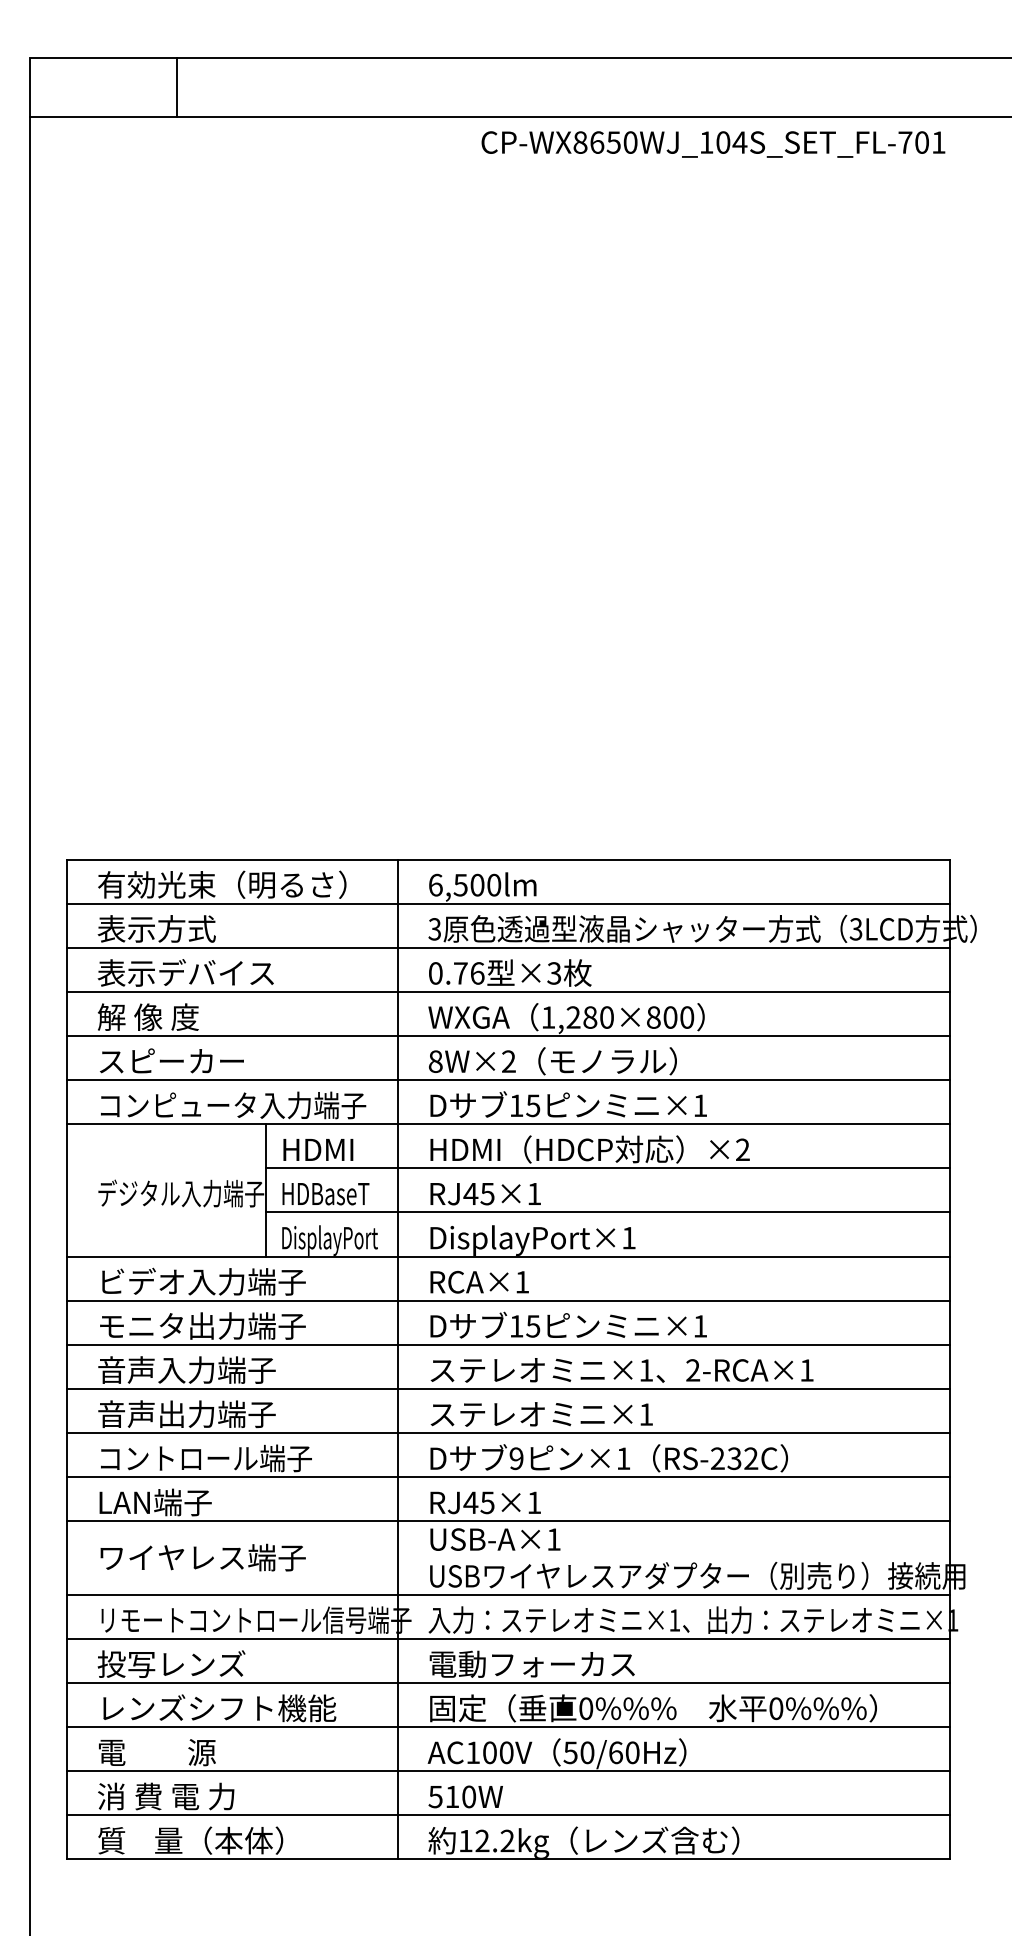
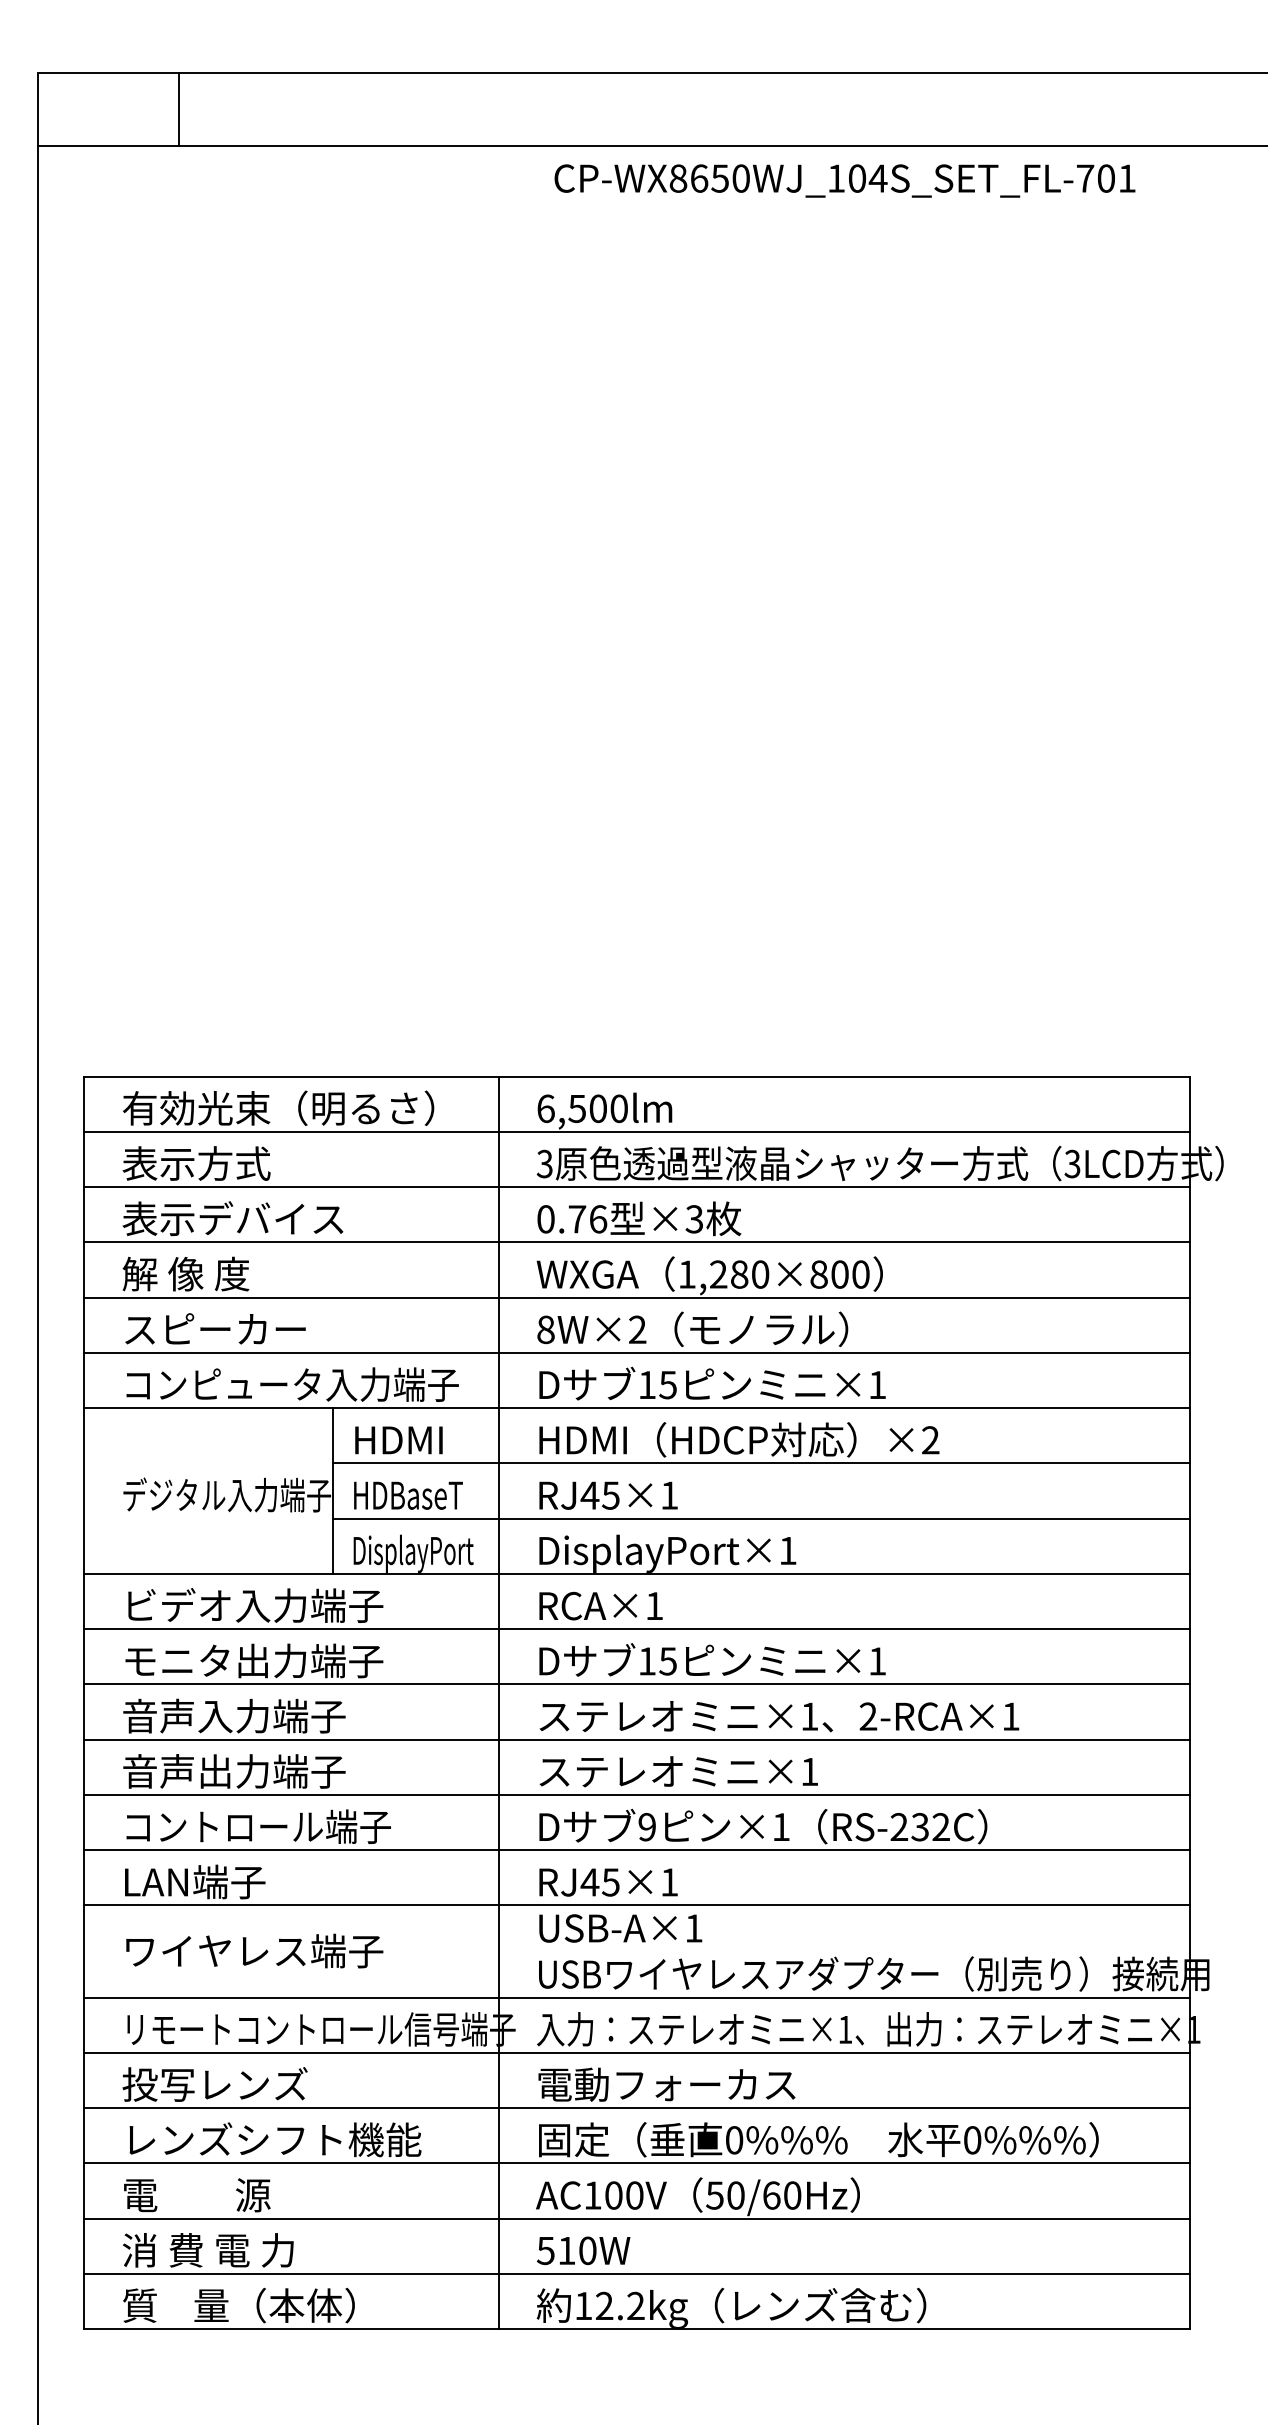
line: (177, 87) -> (178, 109), moved
text: (713, 144) -> (845, 180), moved

